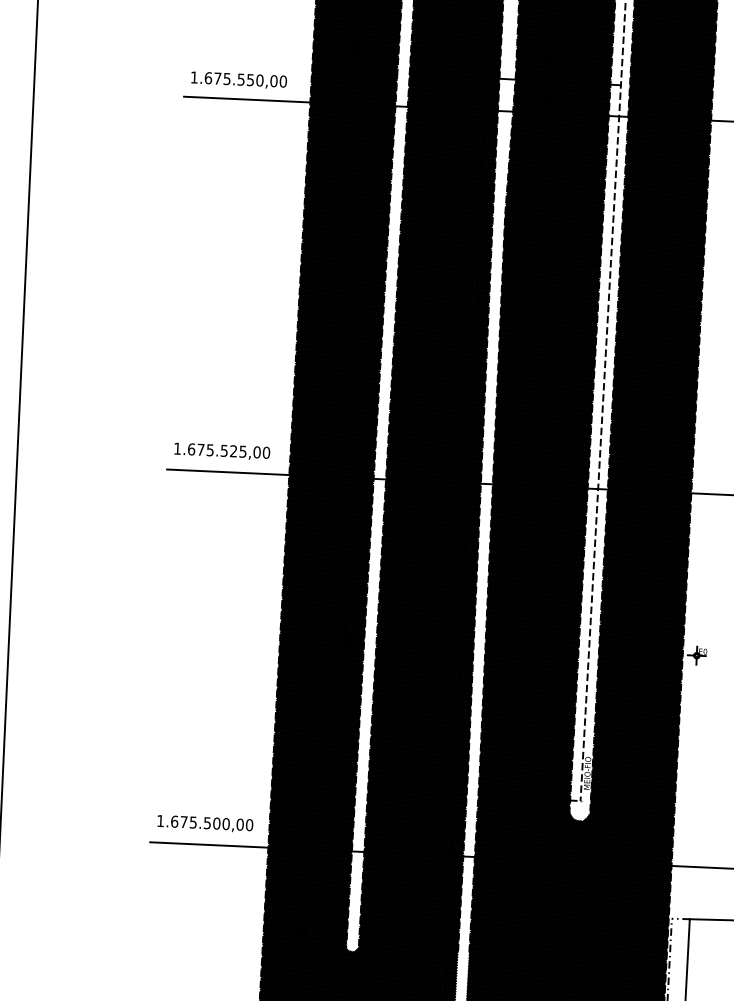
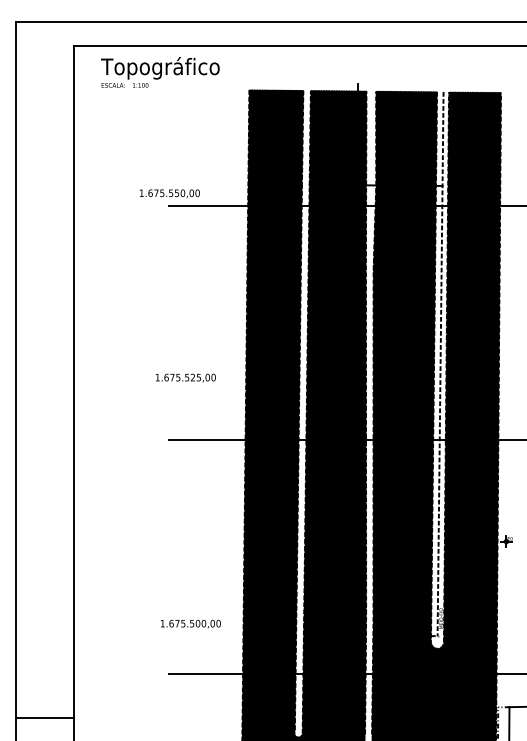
text: (238, 79) -> (169, 193), moved
text: (221, 450) -> (185, 377), moved
text: (204, 822) -> (190, 623), moved

